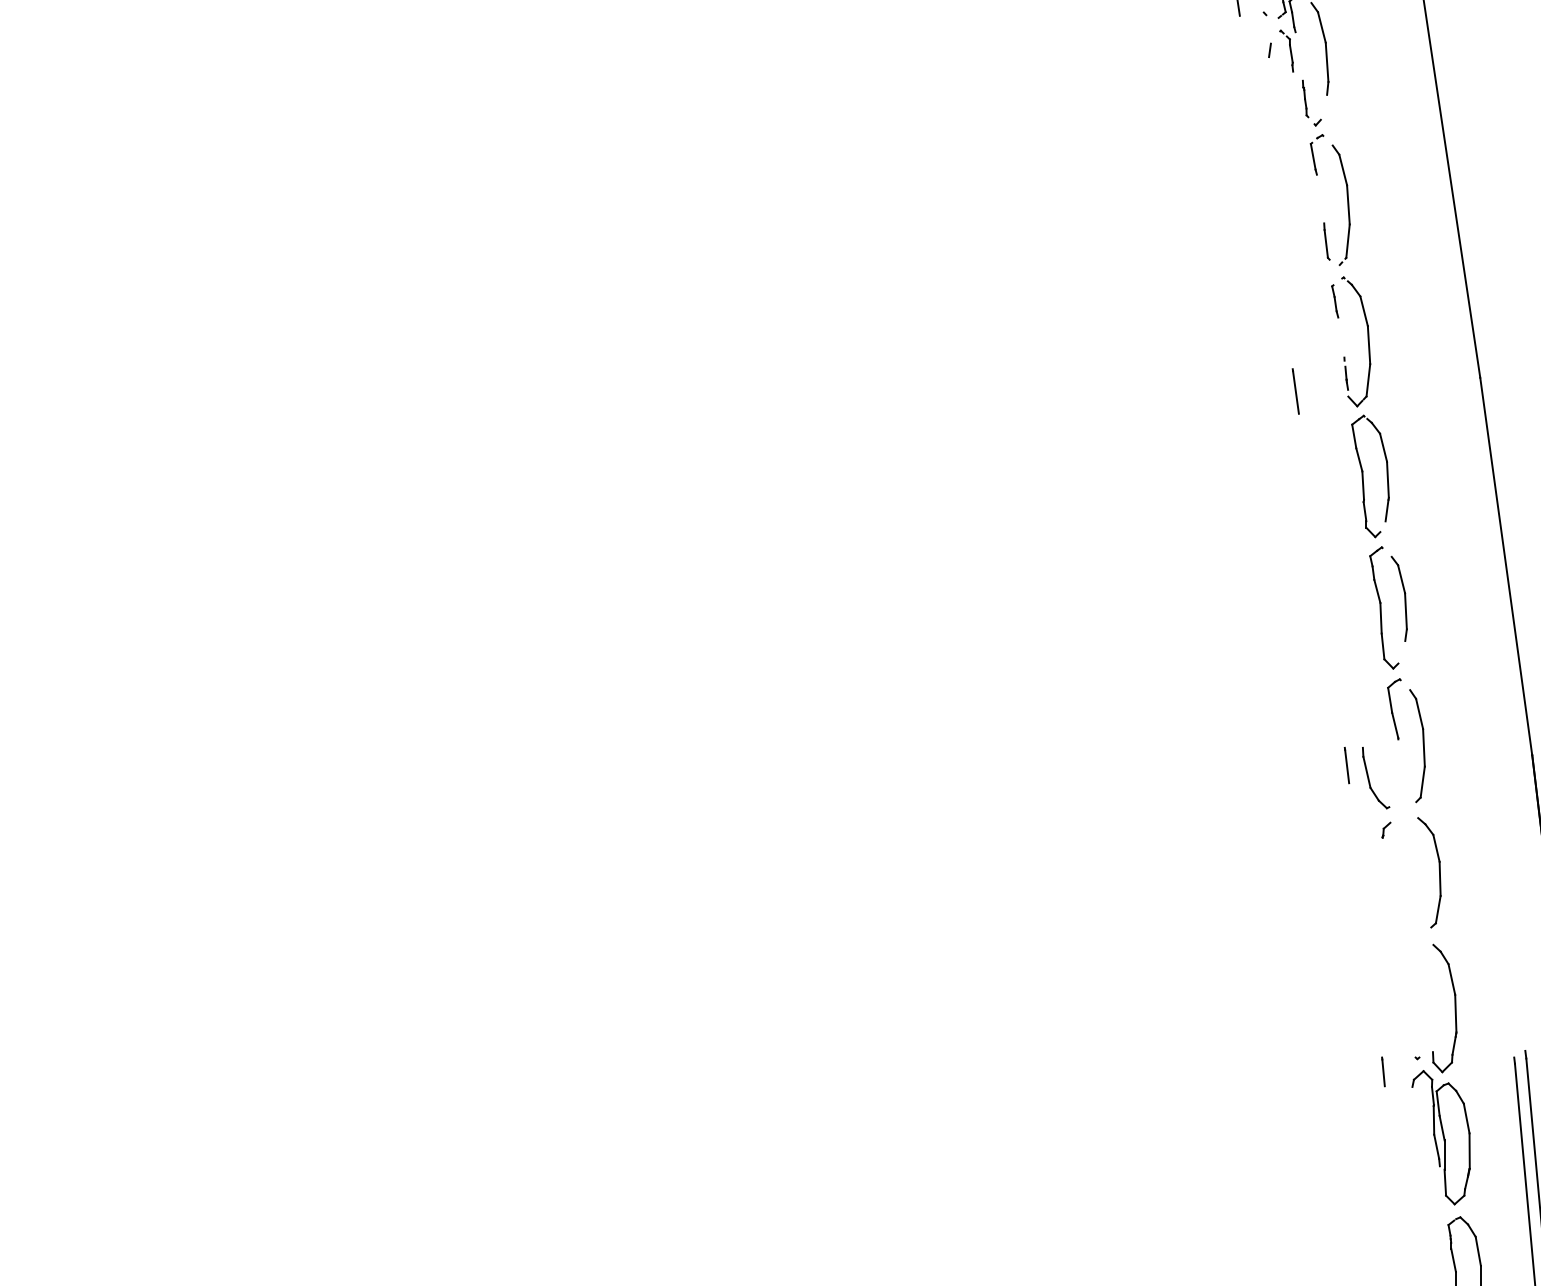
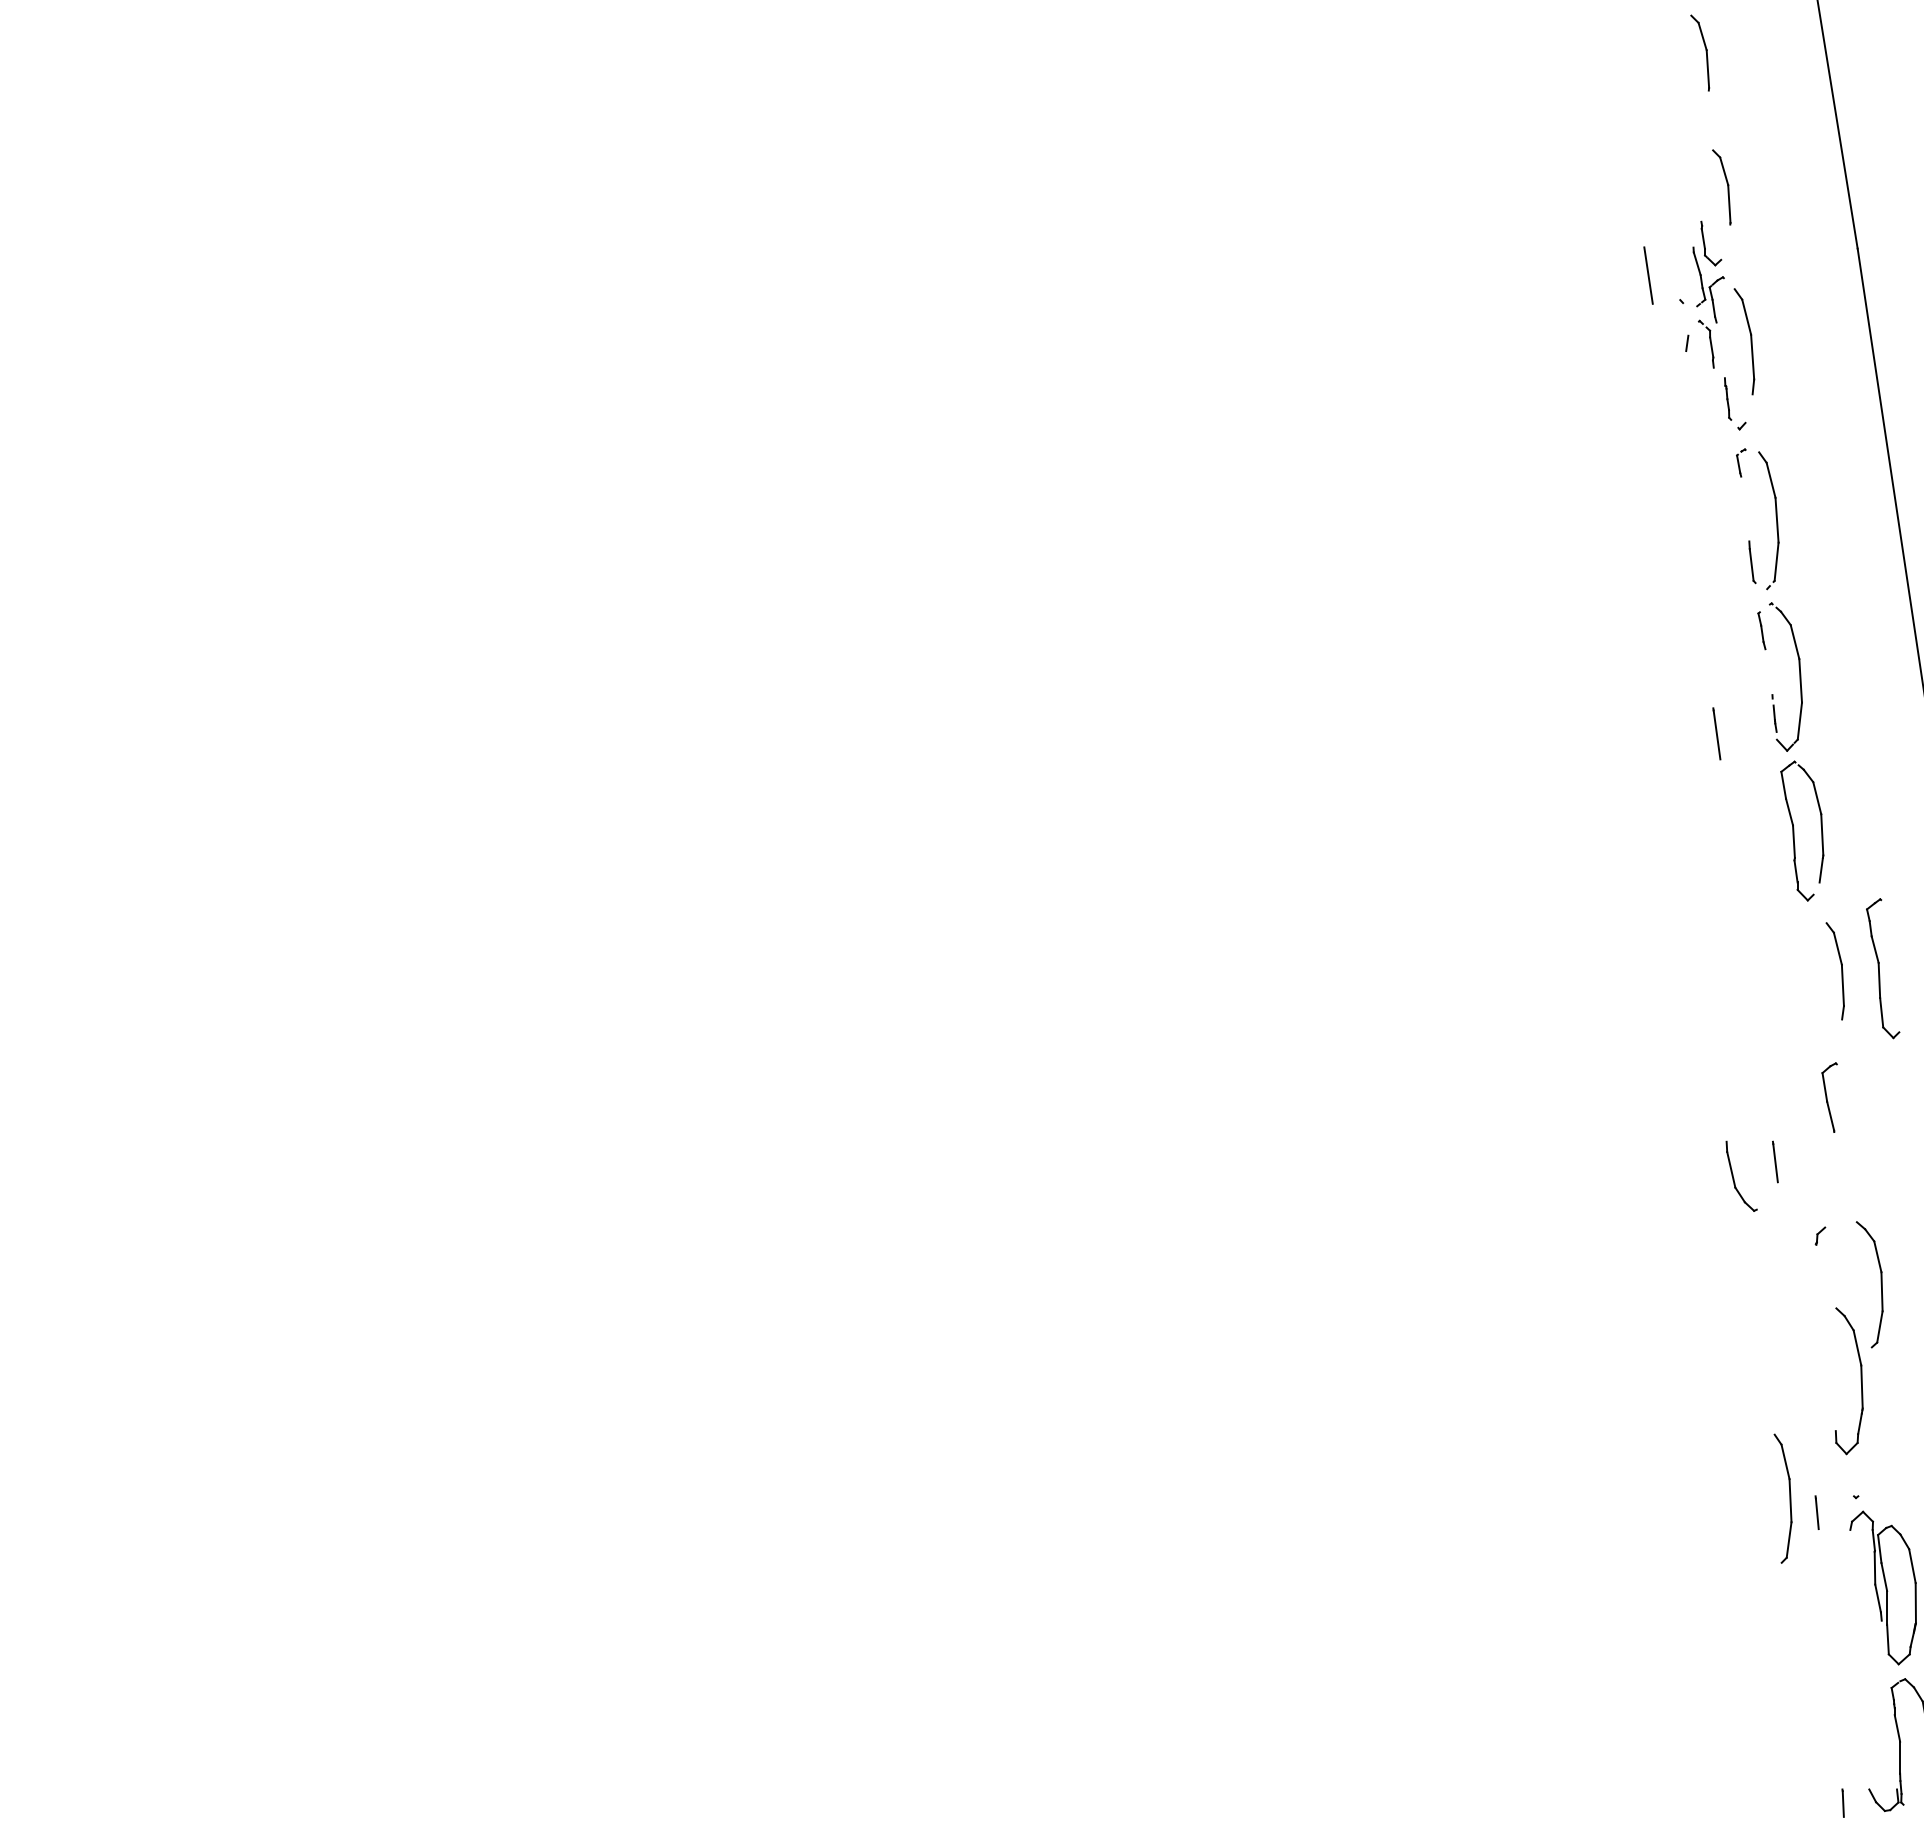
part: (1317, 154) -> (1741, 462), size x0.6
part: (1384, 607) -> (1883, 968), moved
part: (1423, 745) -> (1789, 1498), moved
part: (1369, 779) -> (1734, 1178), moved
part: (1454, 1008) -> (1860, 1381), moved

